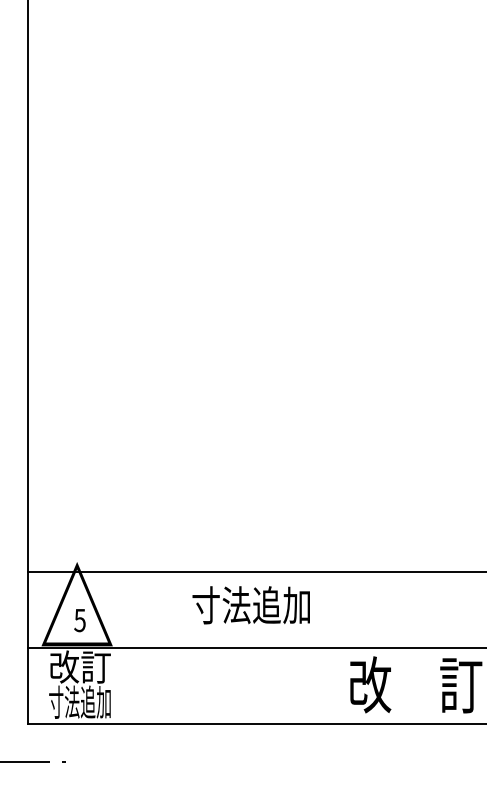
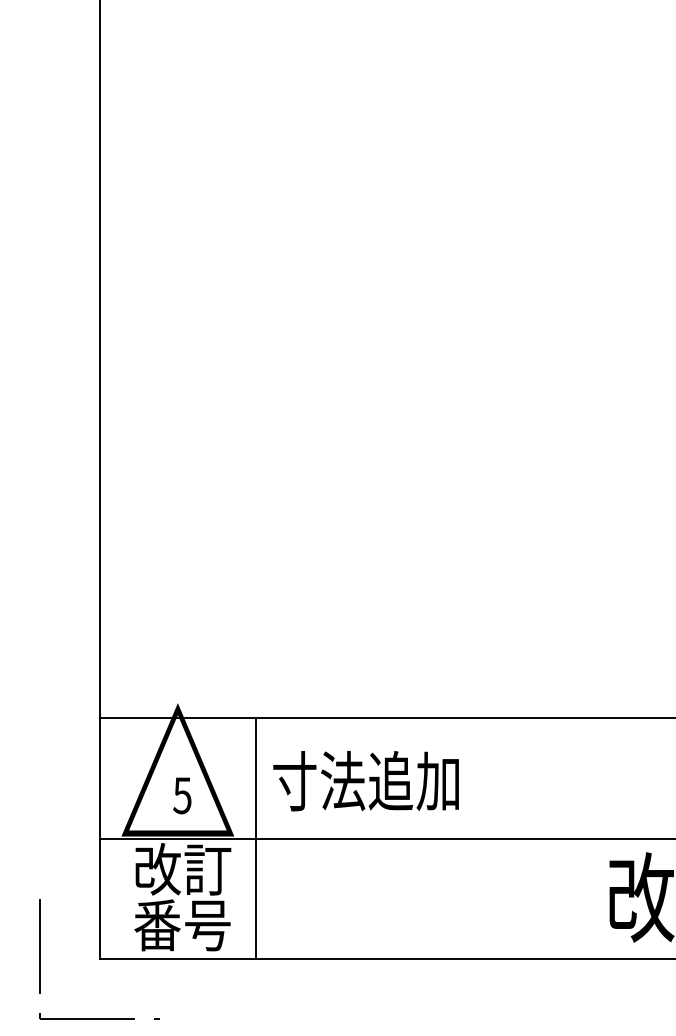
text: (250, 605) -> (364, 781), moved
line: (126, 647) -> (255, 838), added
text: (79, 701) -> (181, 923), 寸法追加 -> 番号

